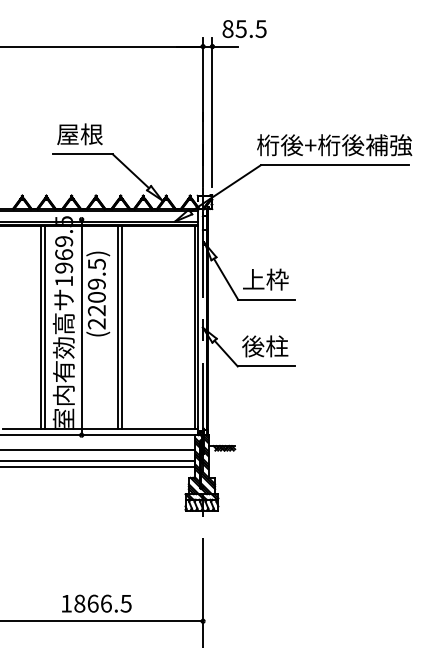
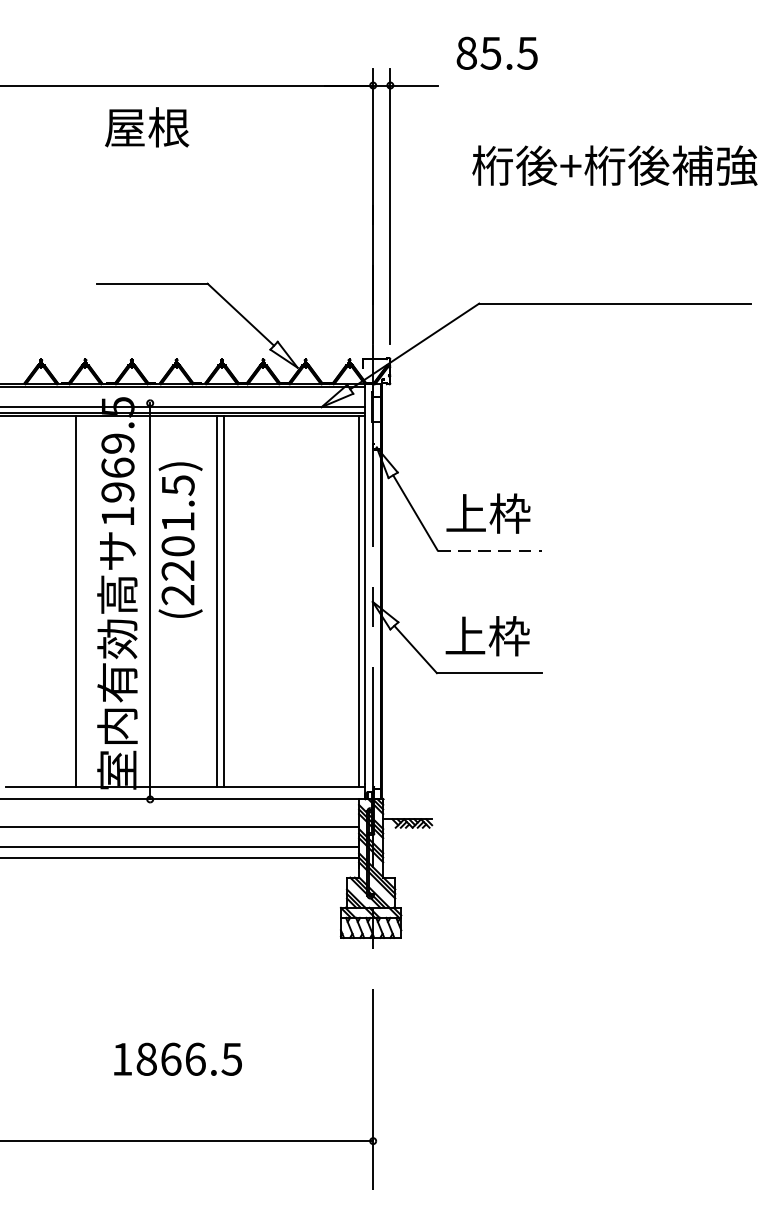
text: (244, 28) -> (497, 52), moved
text: (79, 134) -> (146, 127), moved
text: (334, 145) -> (614, 166), moved
text: (96, 283) -> (177, 520), (2209.5) -> (2201.5)
line: (267, 299) -> (491, 550), solid -> dashed
line: (45, 327) -> (83, 601), removed
text: (265, 346) -> (487, 636), 後柱 -> 上枠
text: (96, 603) -> (177, 1058), moved

